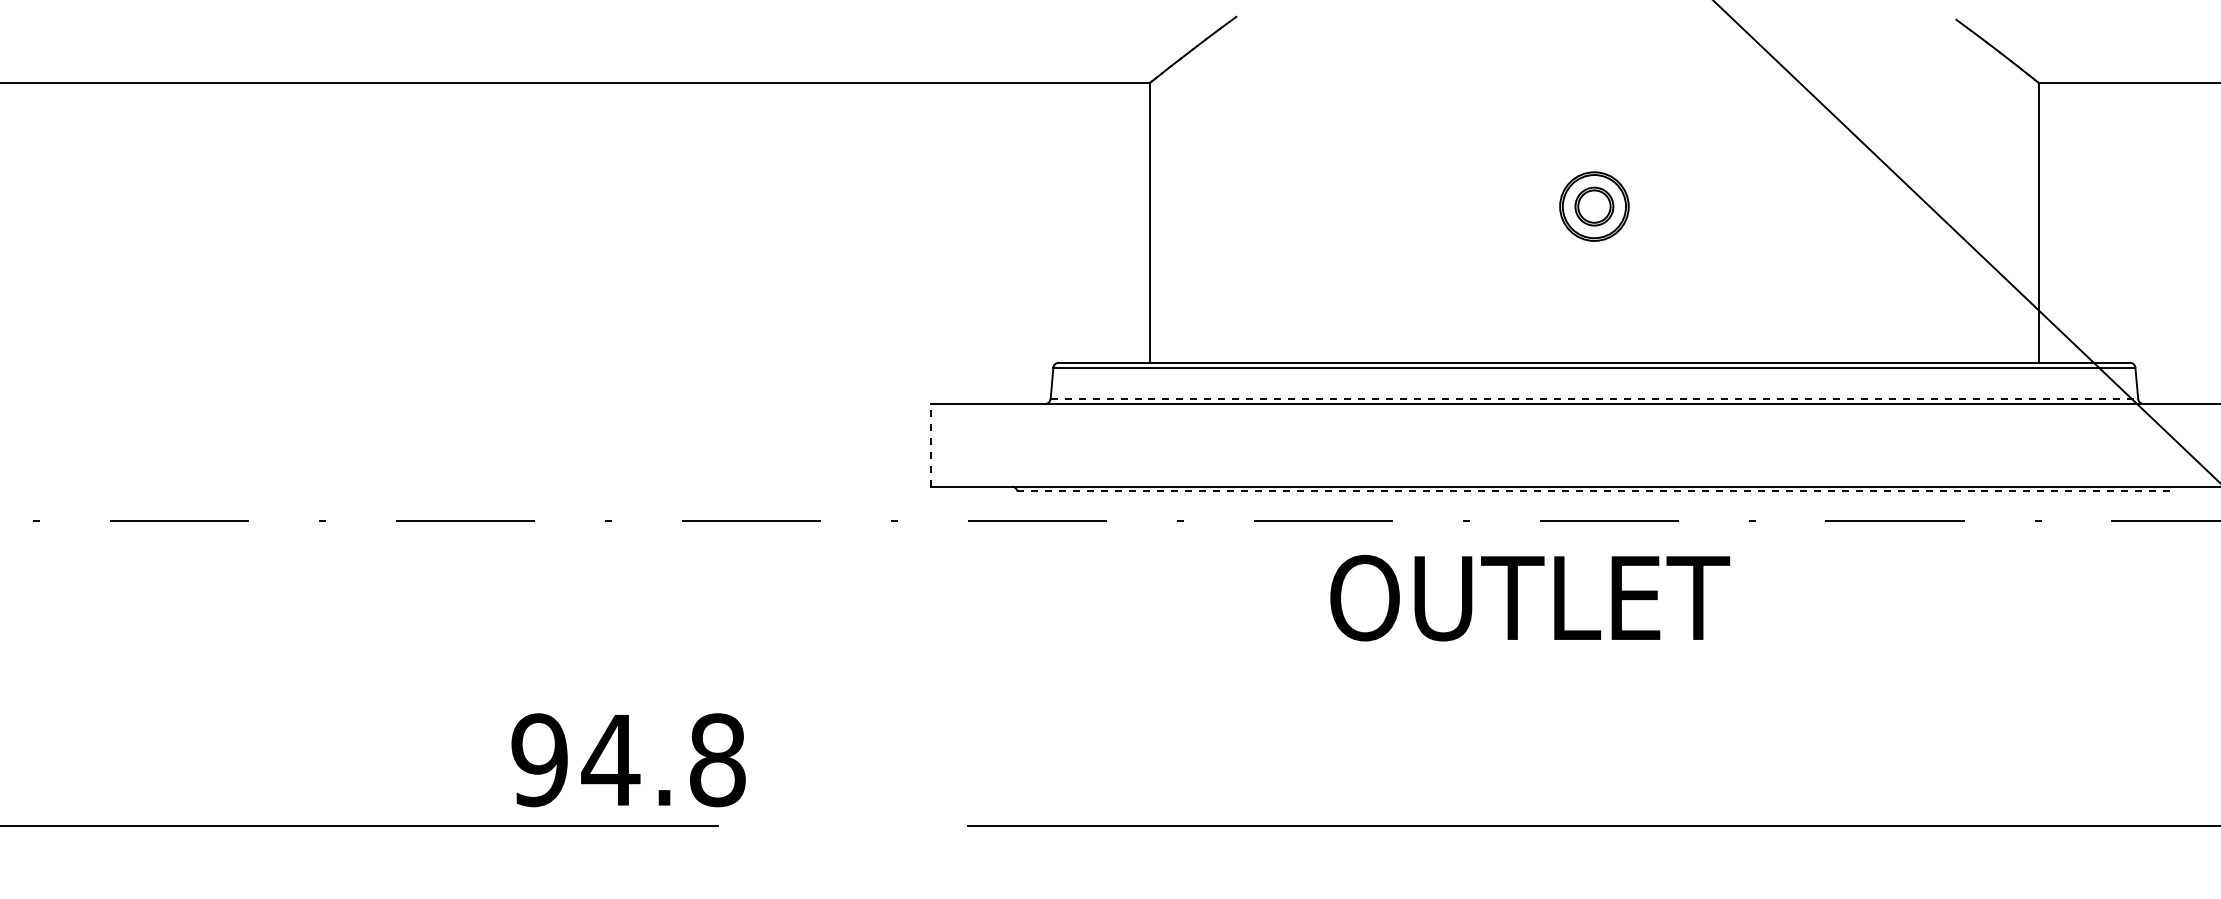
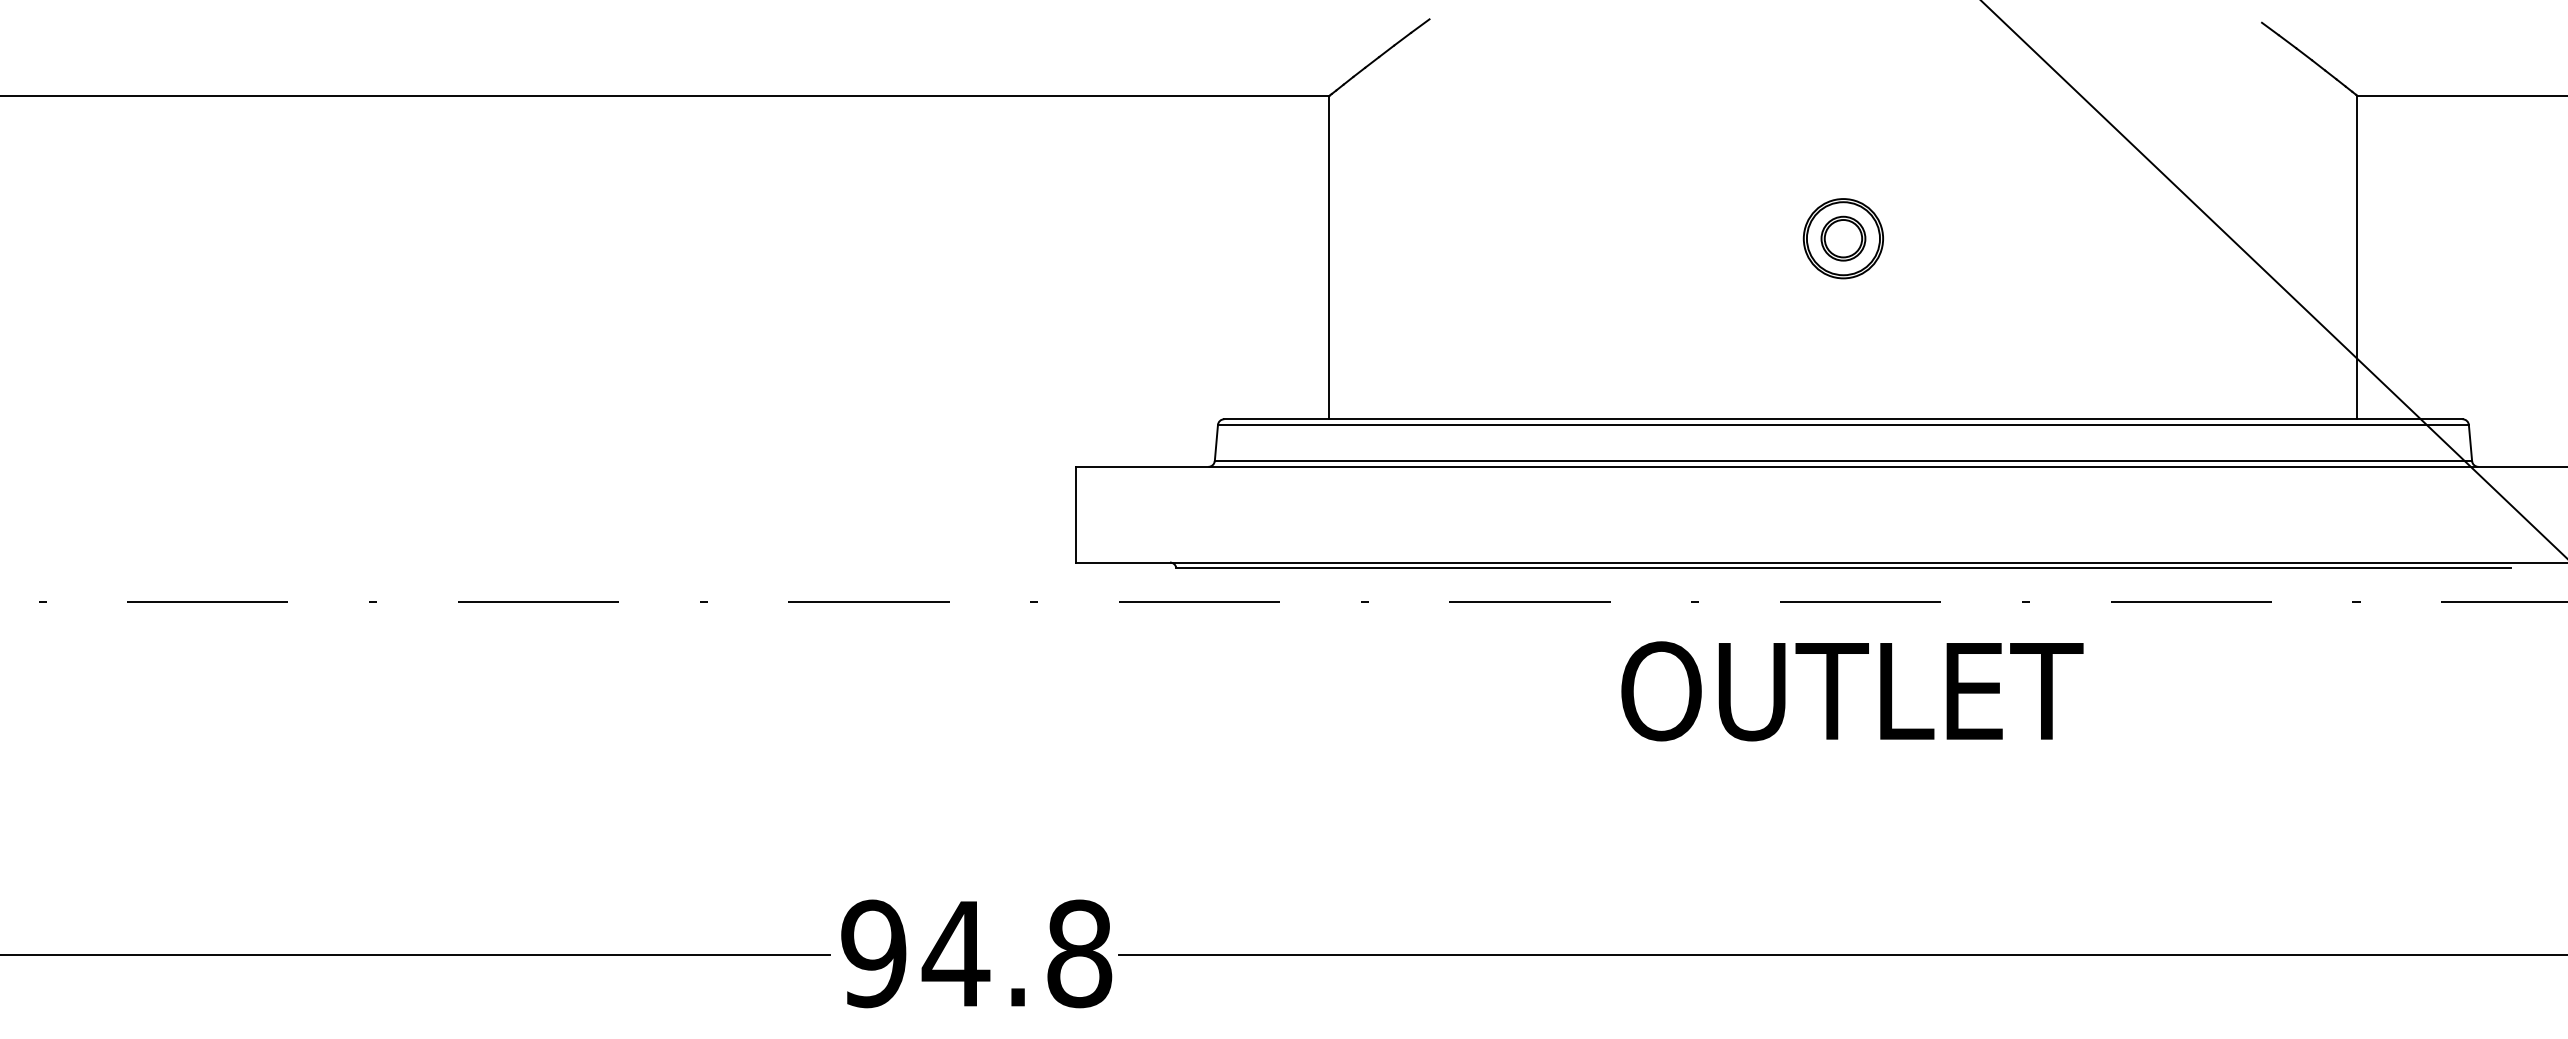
line: (1594, 398) -> (1843, 460), dashed -> solid
line: (930, 444) -> (1075, 513), dashed -> solid
line: (1594, 491) -> (1843, 568), dashed -> solid
text: (1530, 597) -> (1852, 690), moved
text: (628, 760) -> (976, 954), moved

